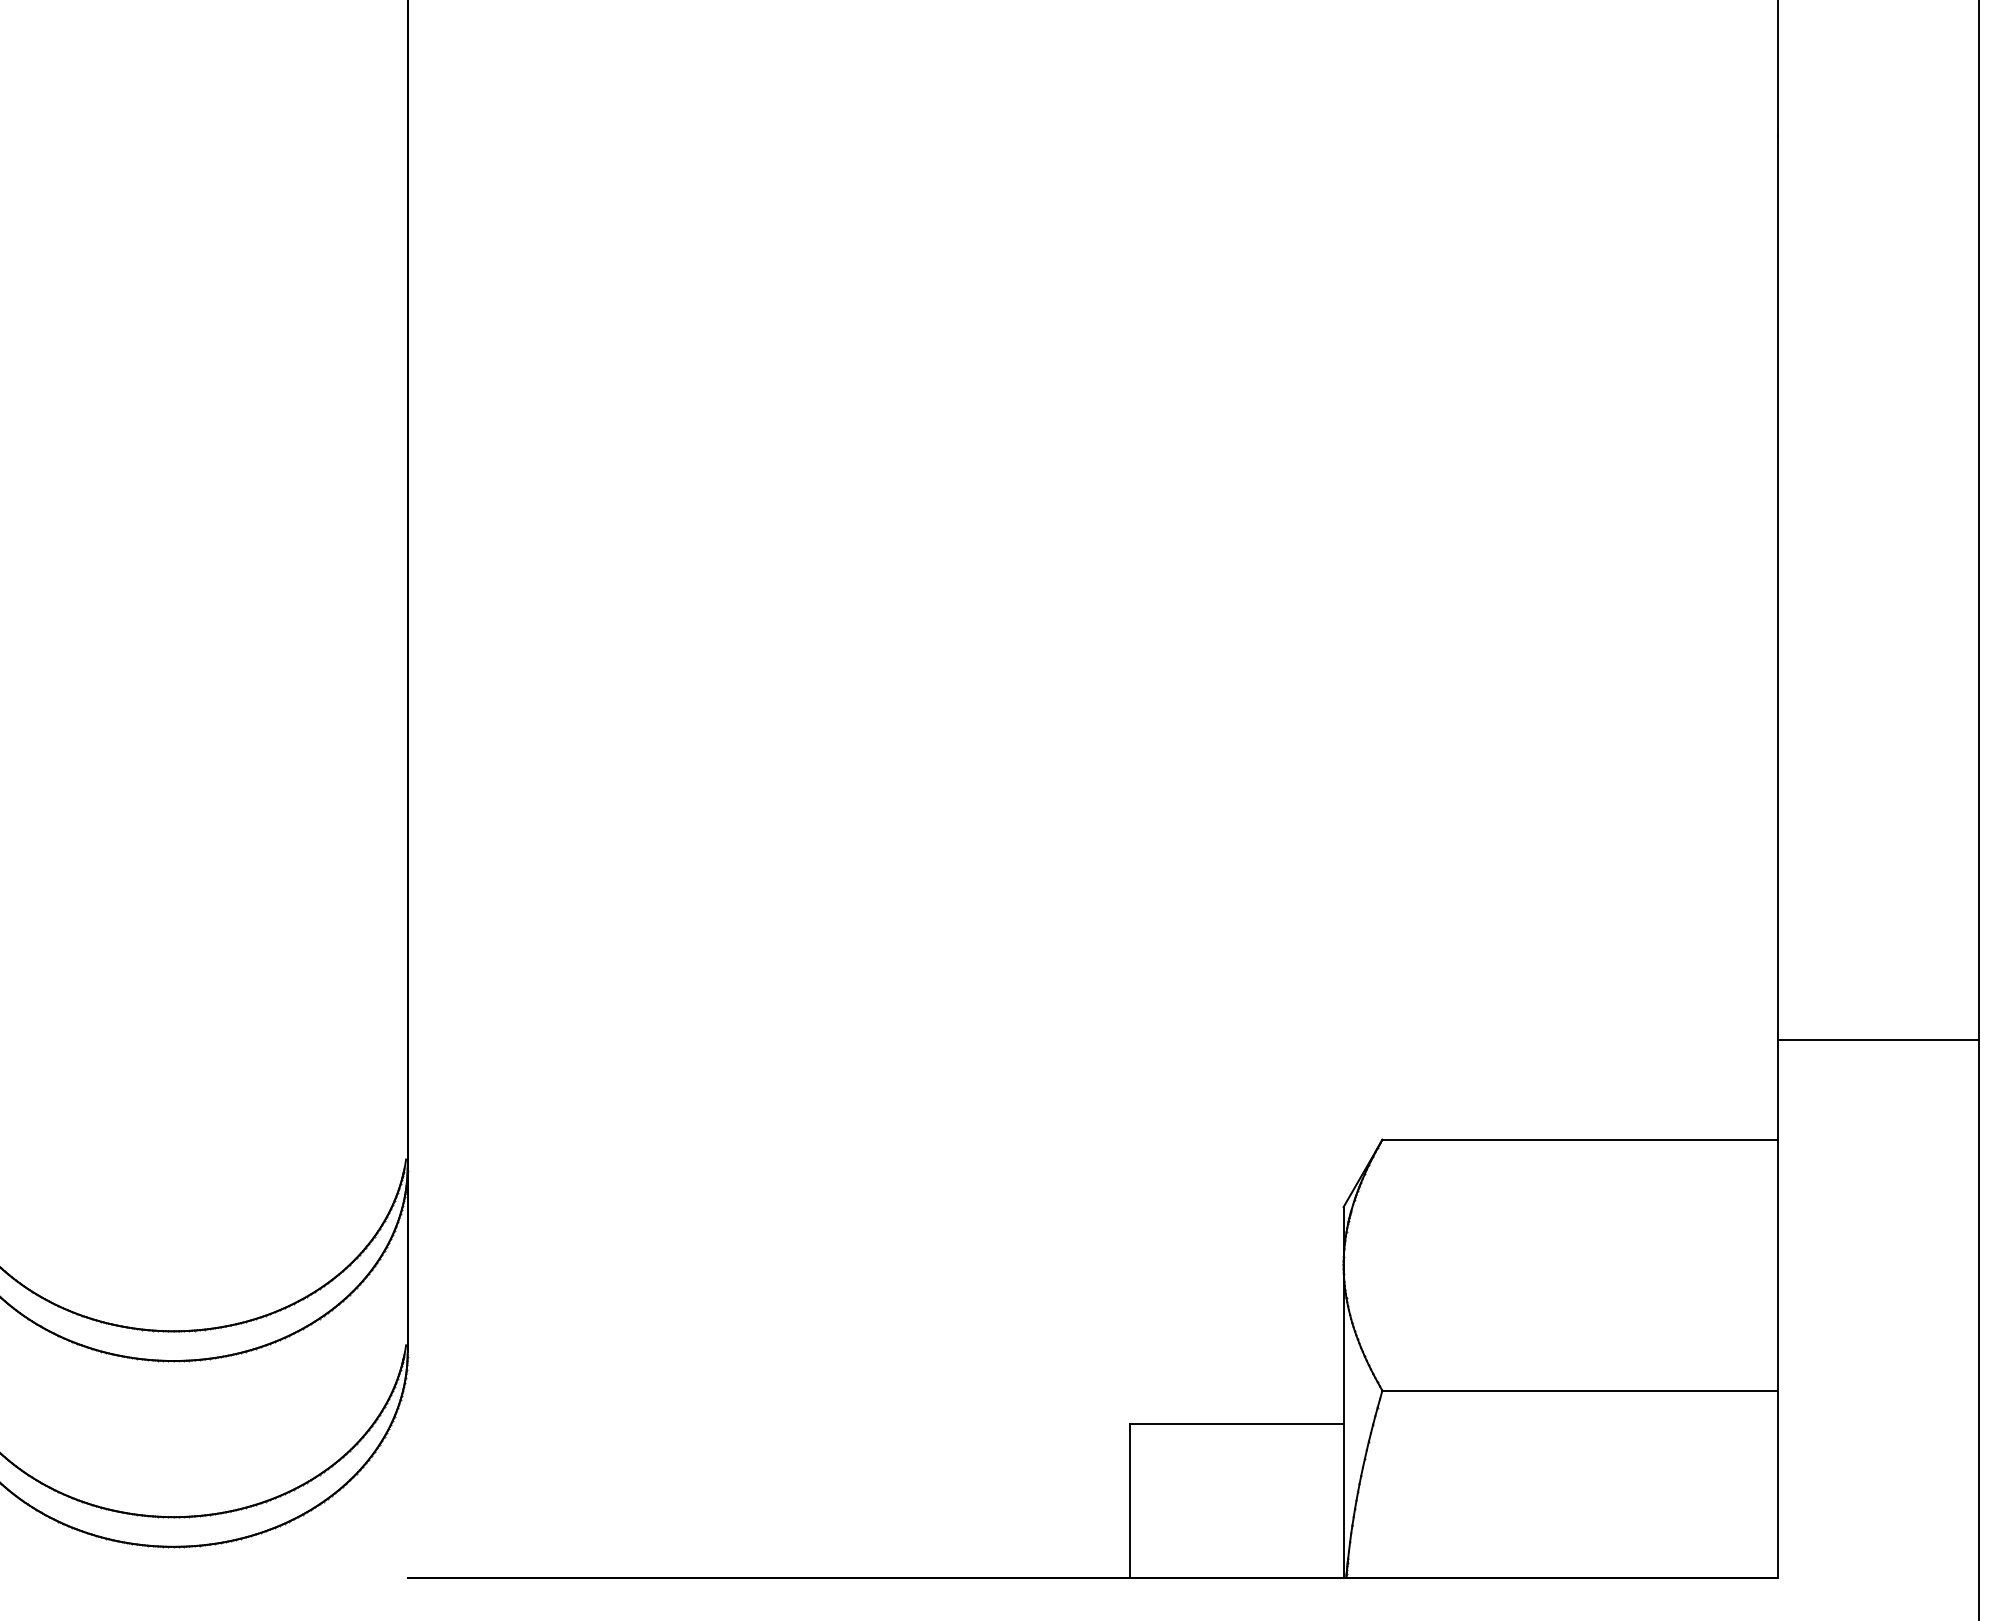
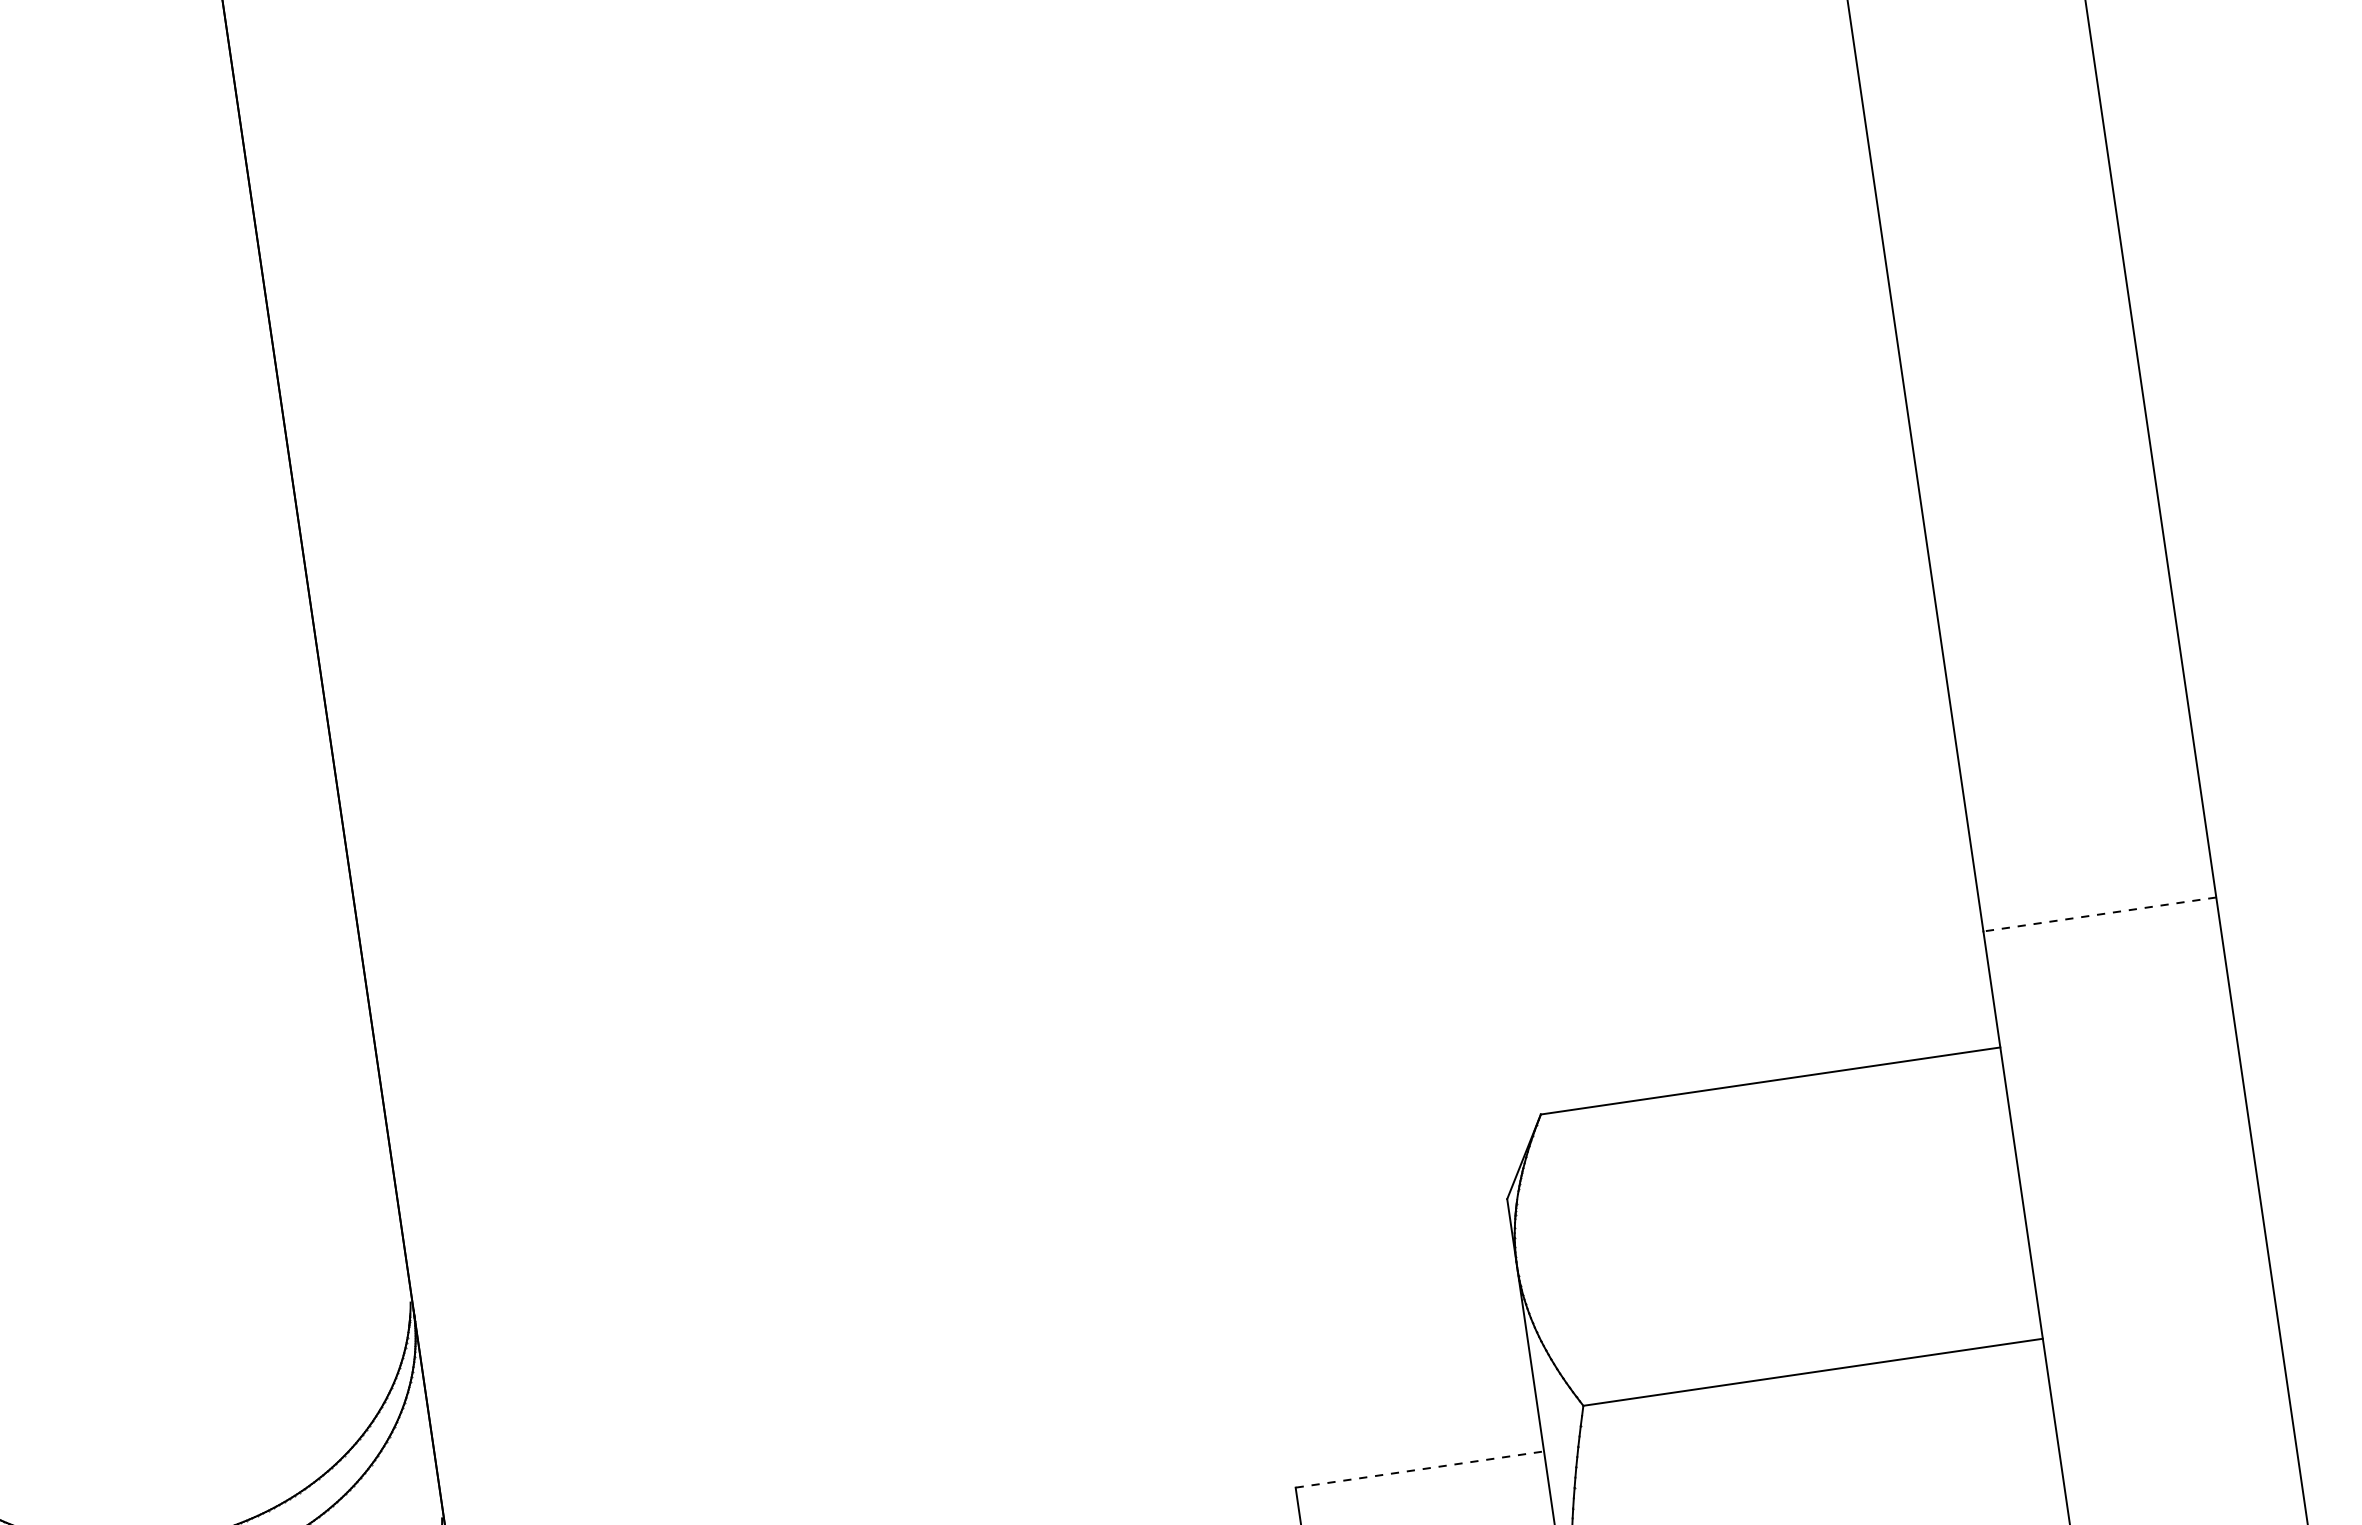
line: (1877, 1039) -> (2098, 914), solid -> dashed
line: (1236, 1424) -> (1419, 1469), solid -> dashed

